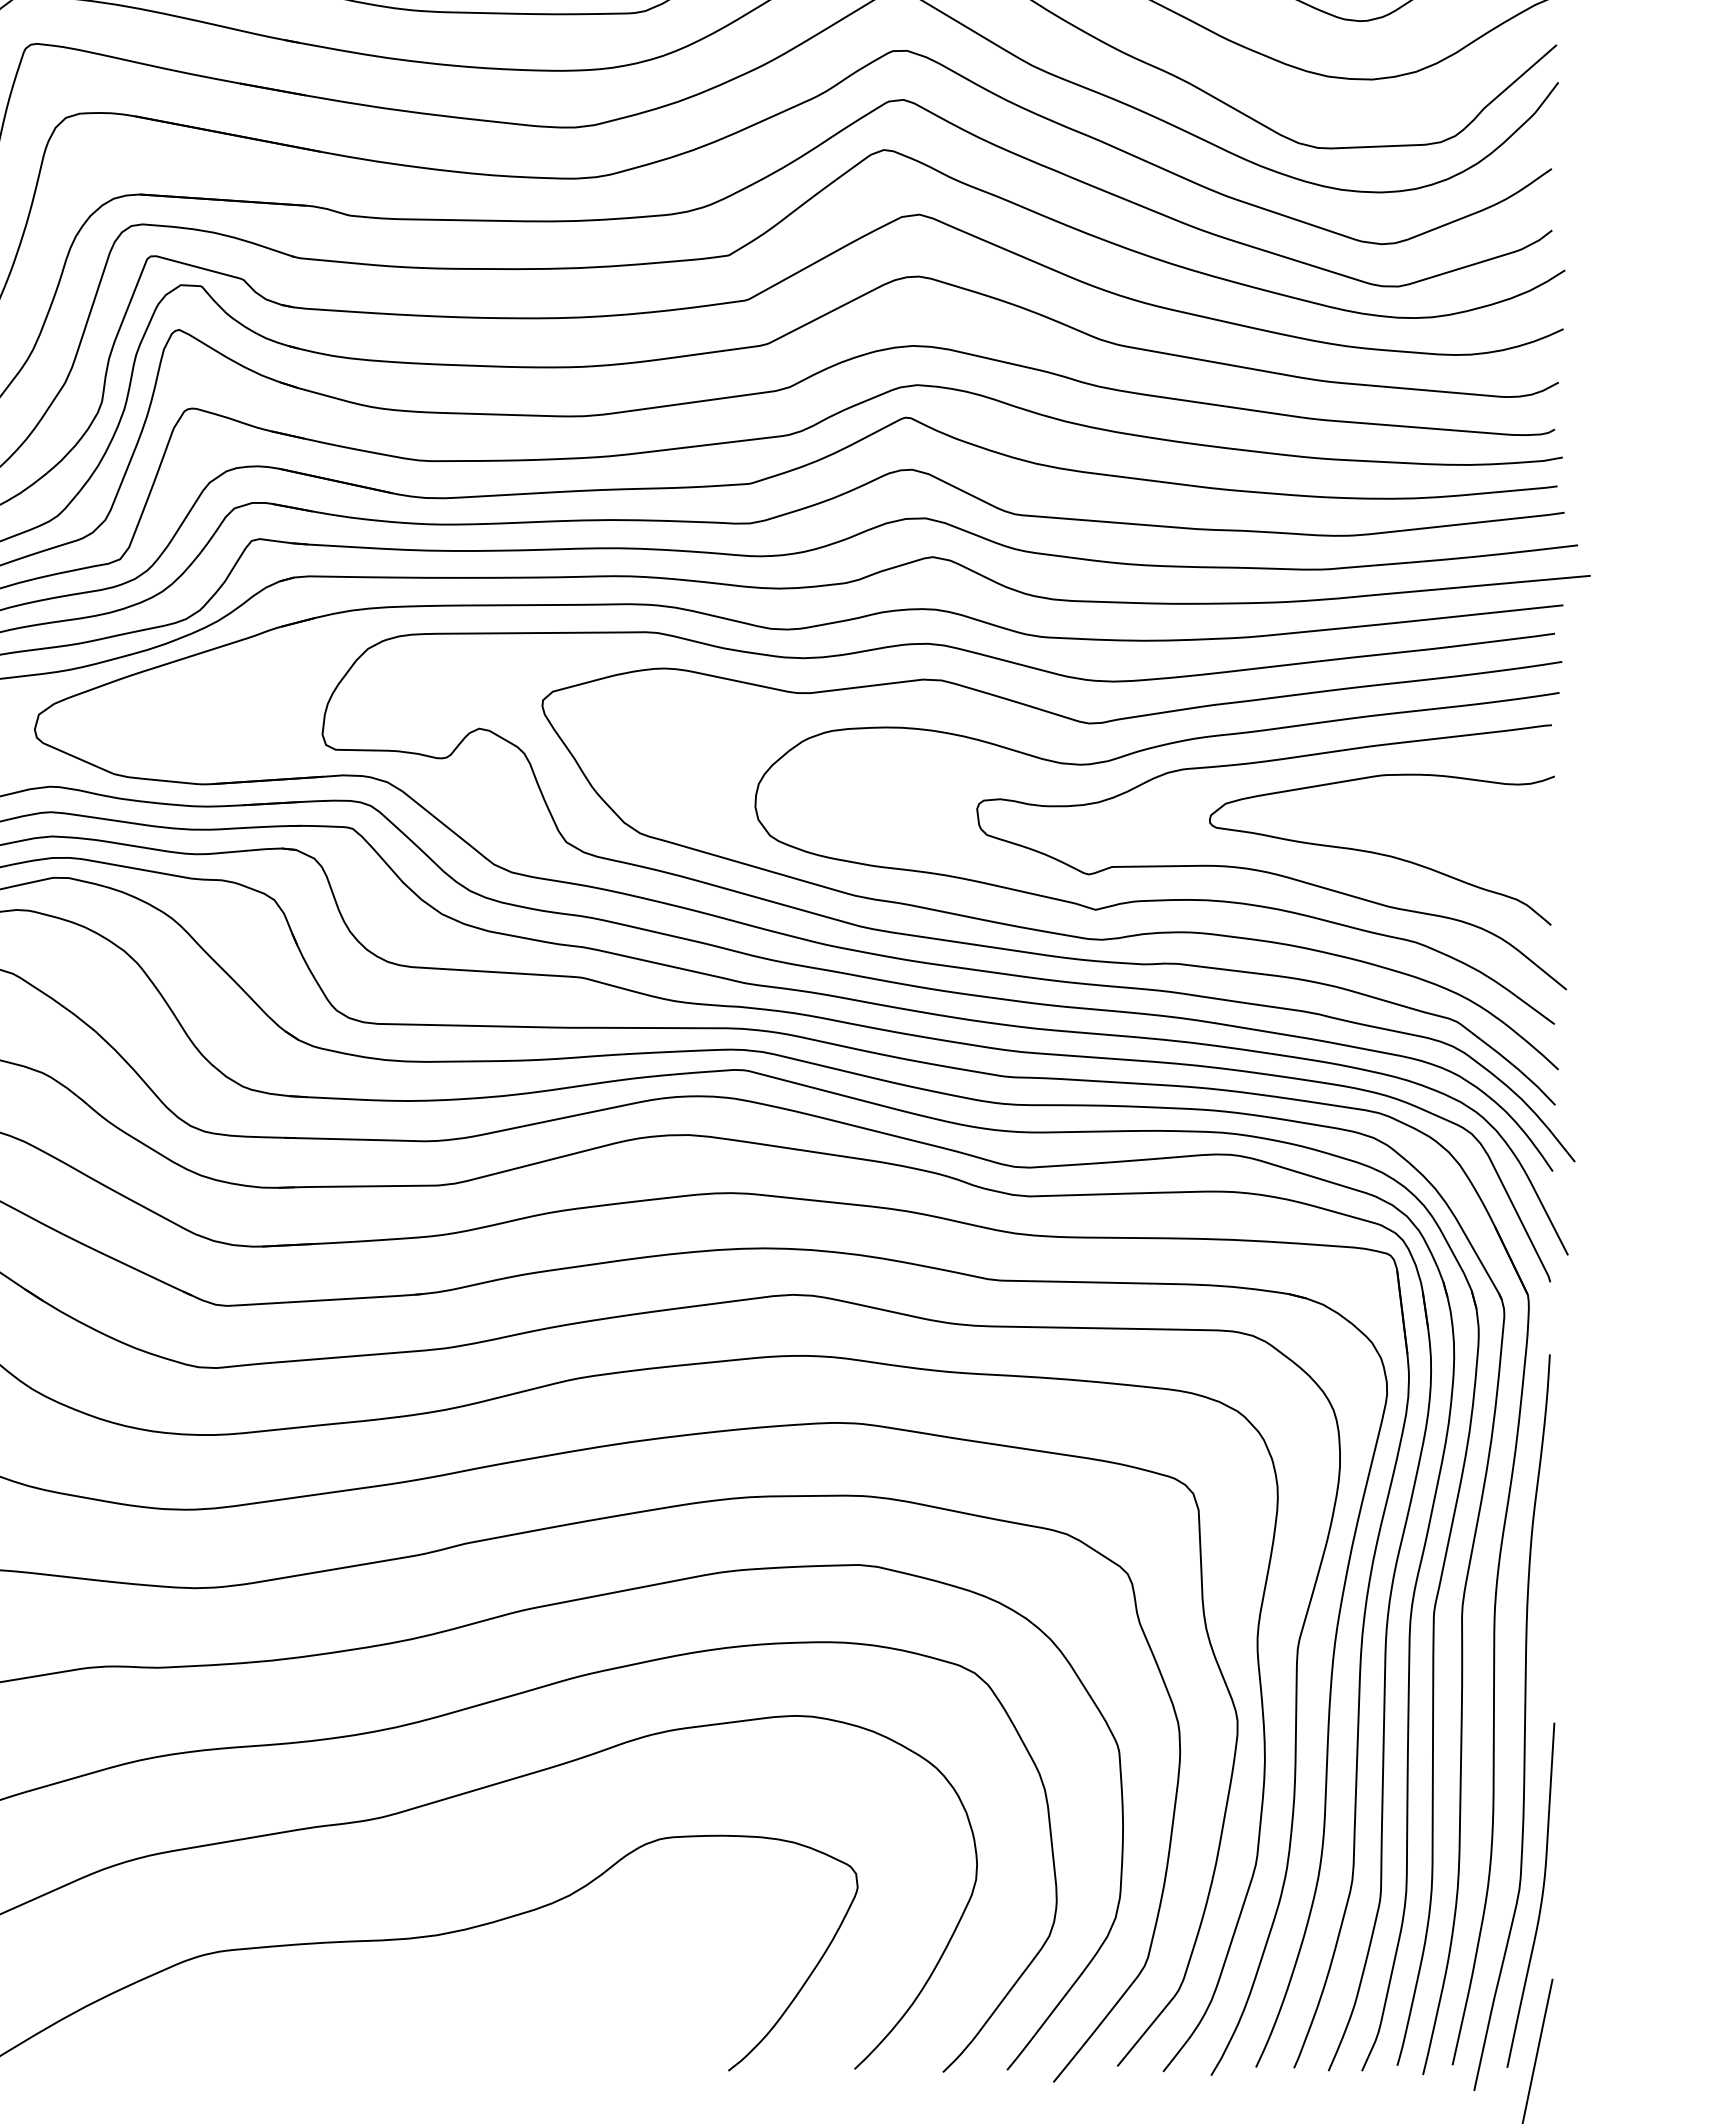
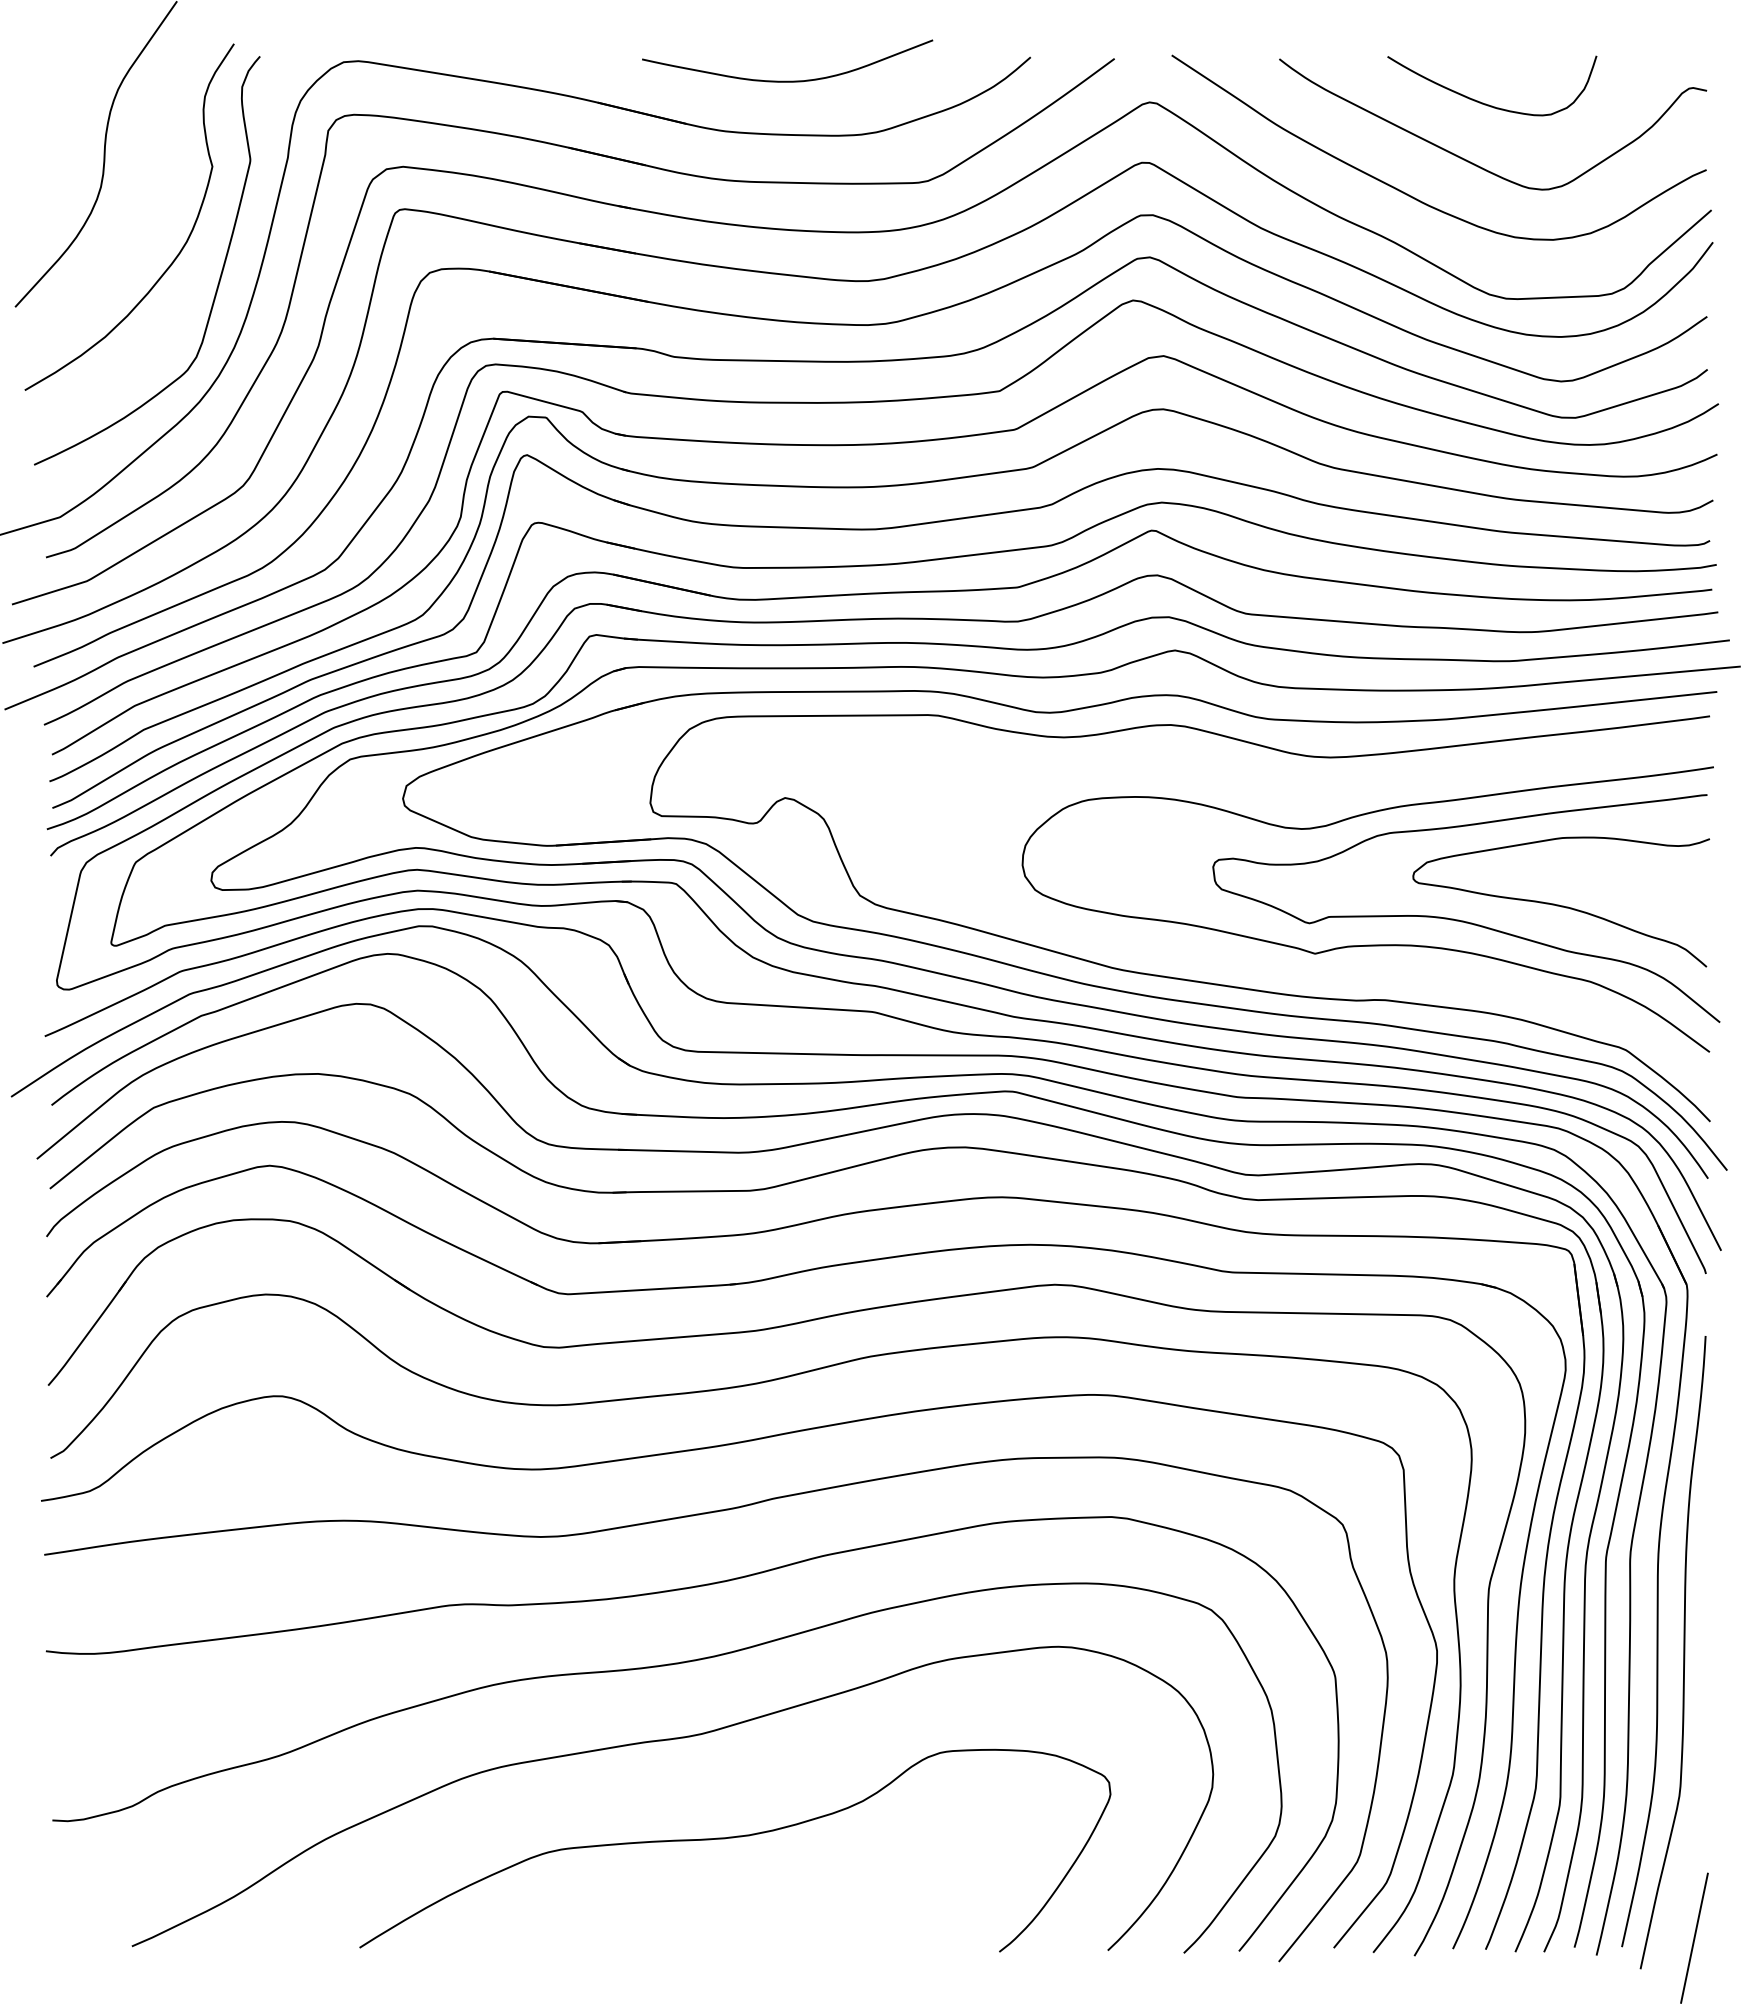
curve: (1040, 929) -> (1267, 970), removed
curve: (1541, 1894) -> (1698, 1800), removed

